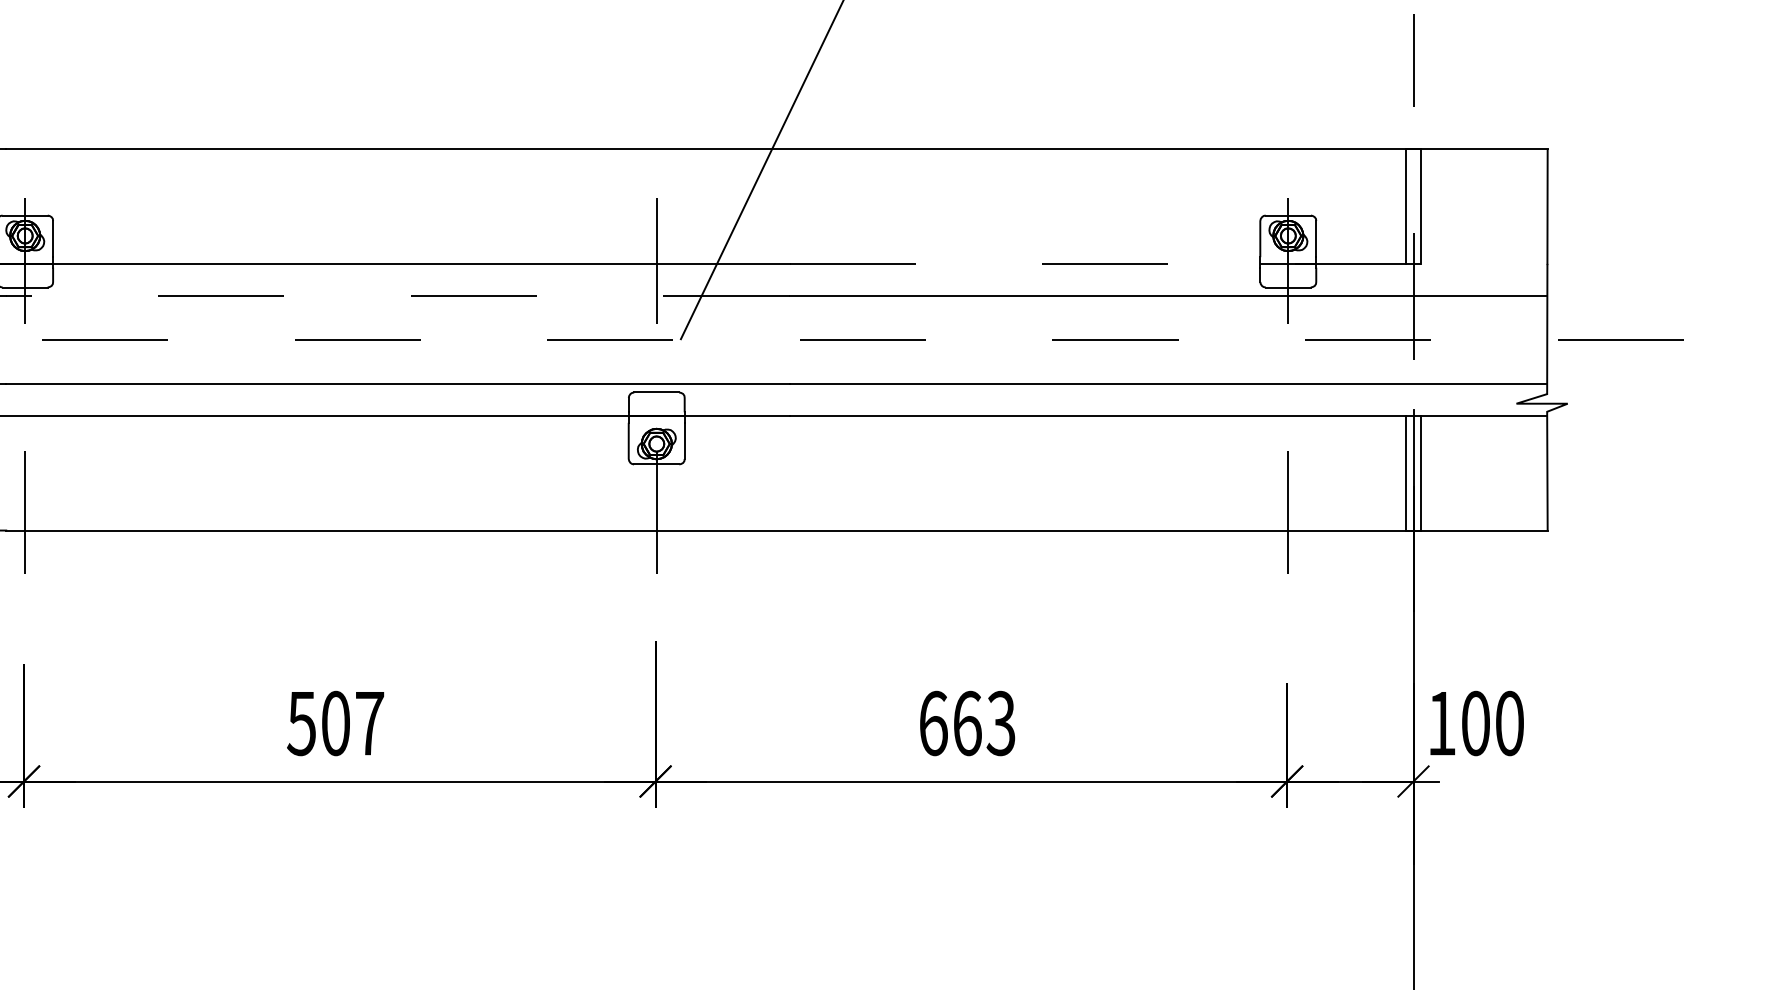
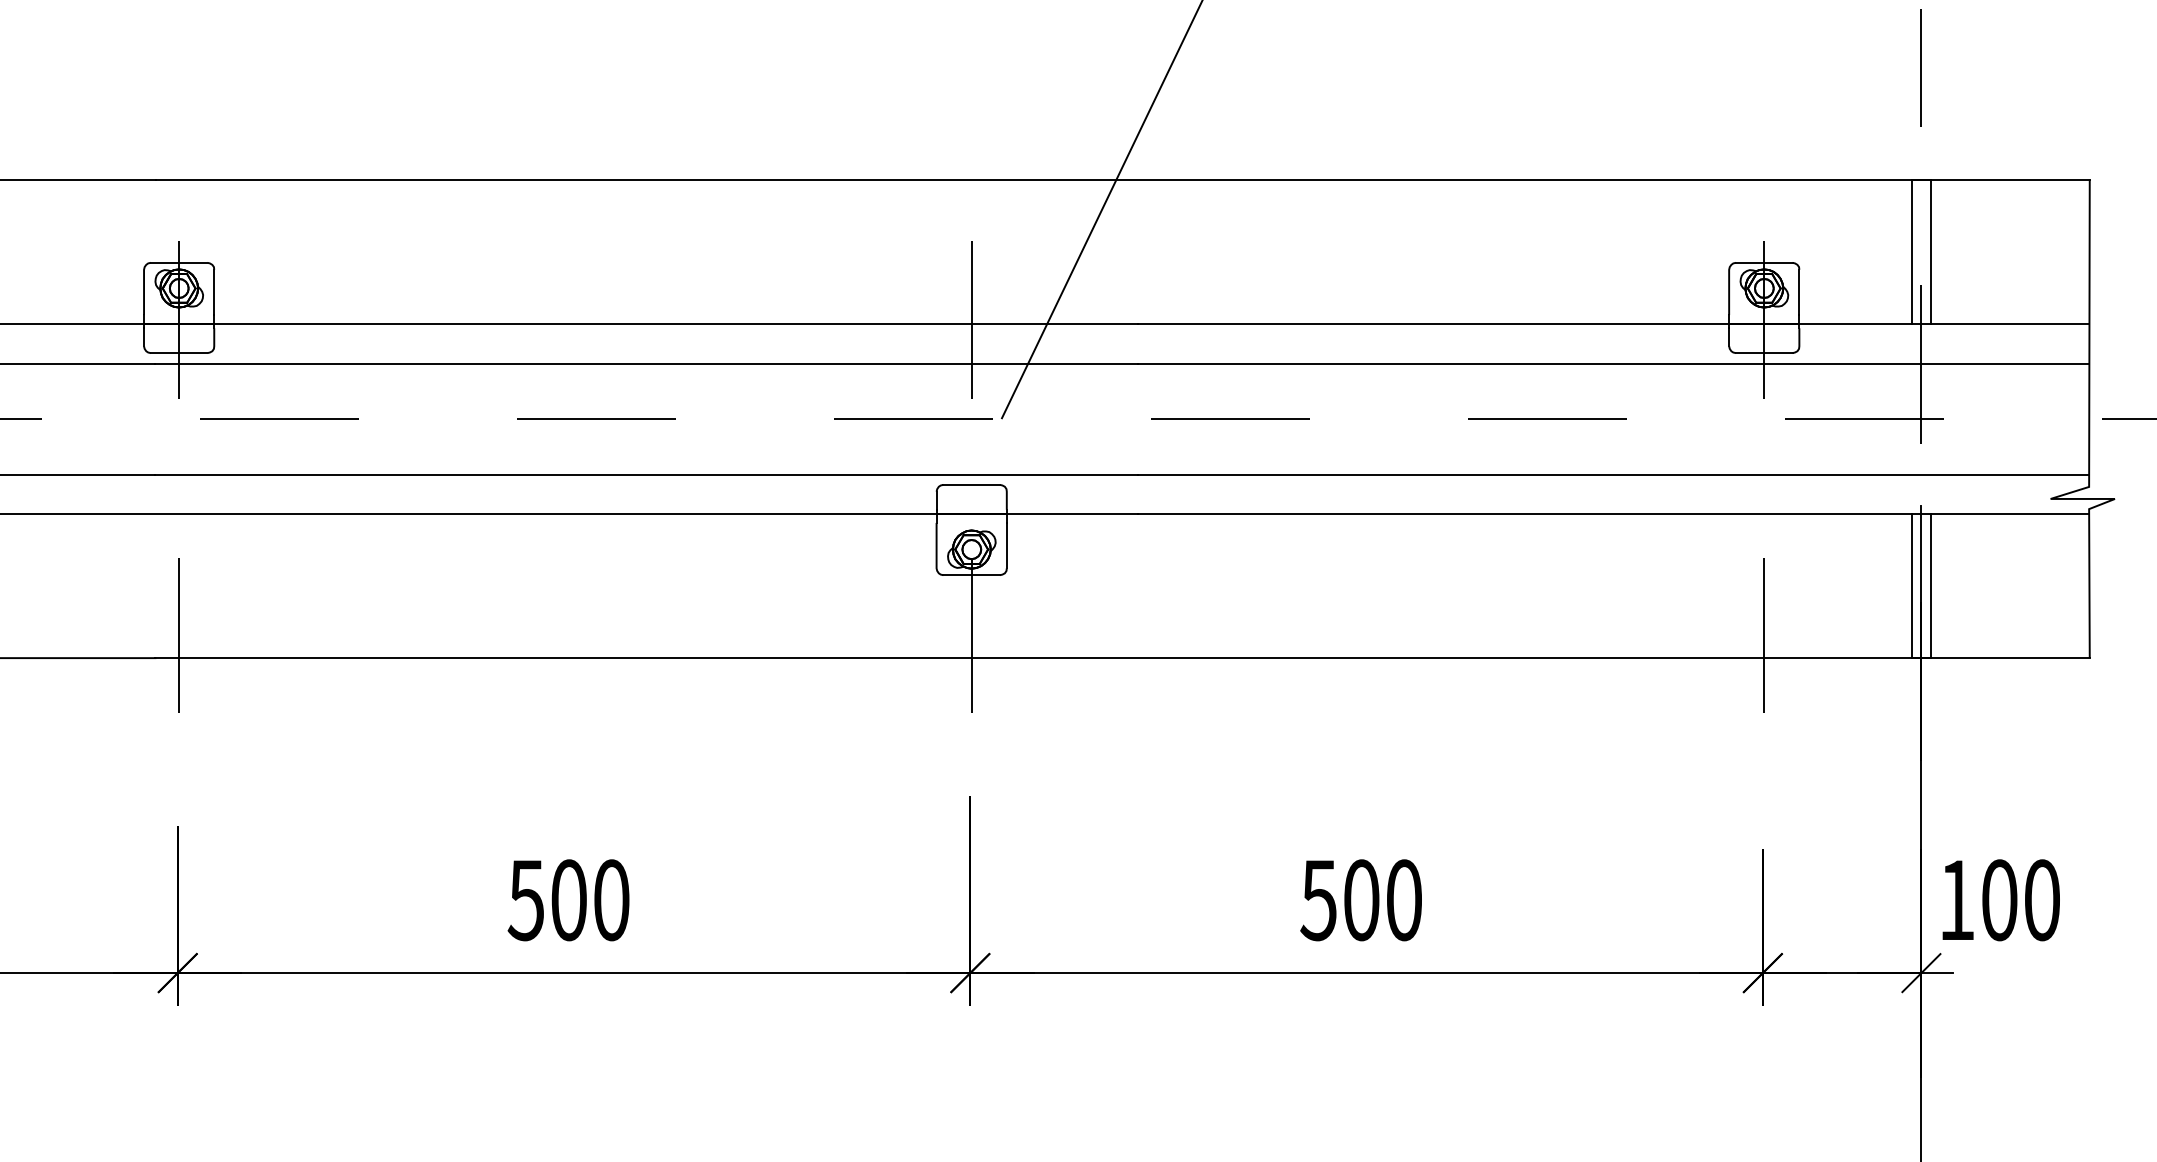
line: (1168, 264) -> (1613, 324), dashed -> solid
line: (397, 295) -> (646, 363), dashed -> solid
text: (370, 723) -> (612, 900), 507 -> 500
text: (966, 723) -> (1360, 900), 663 -> 500

